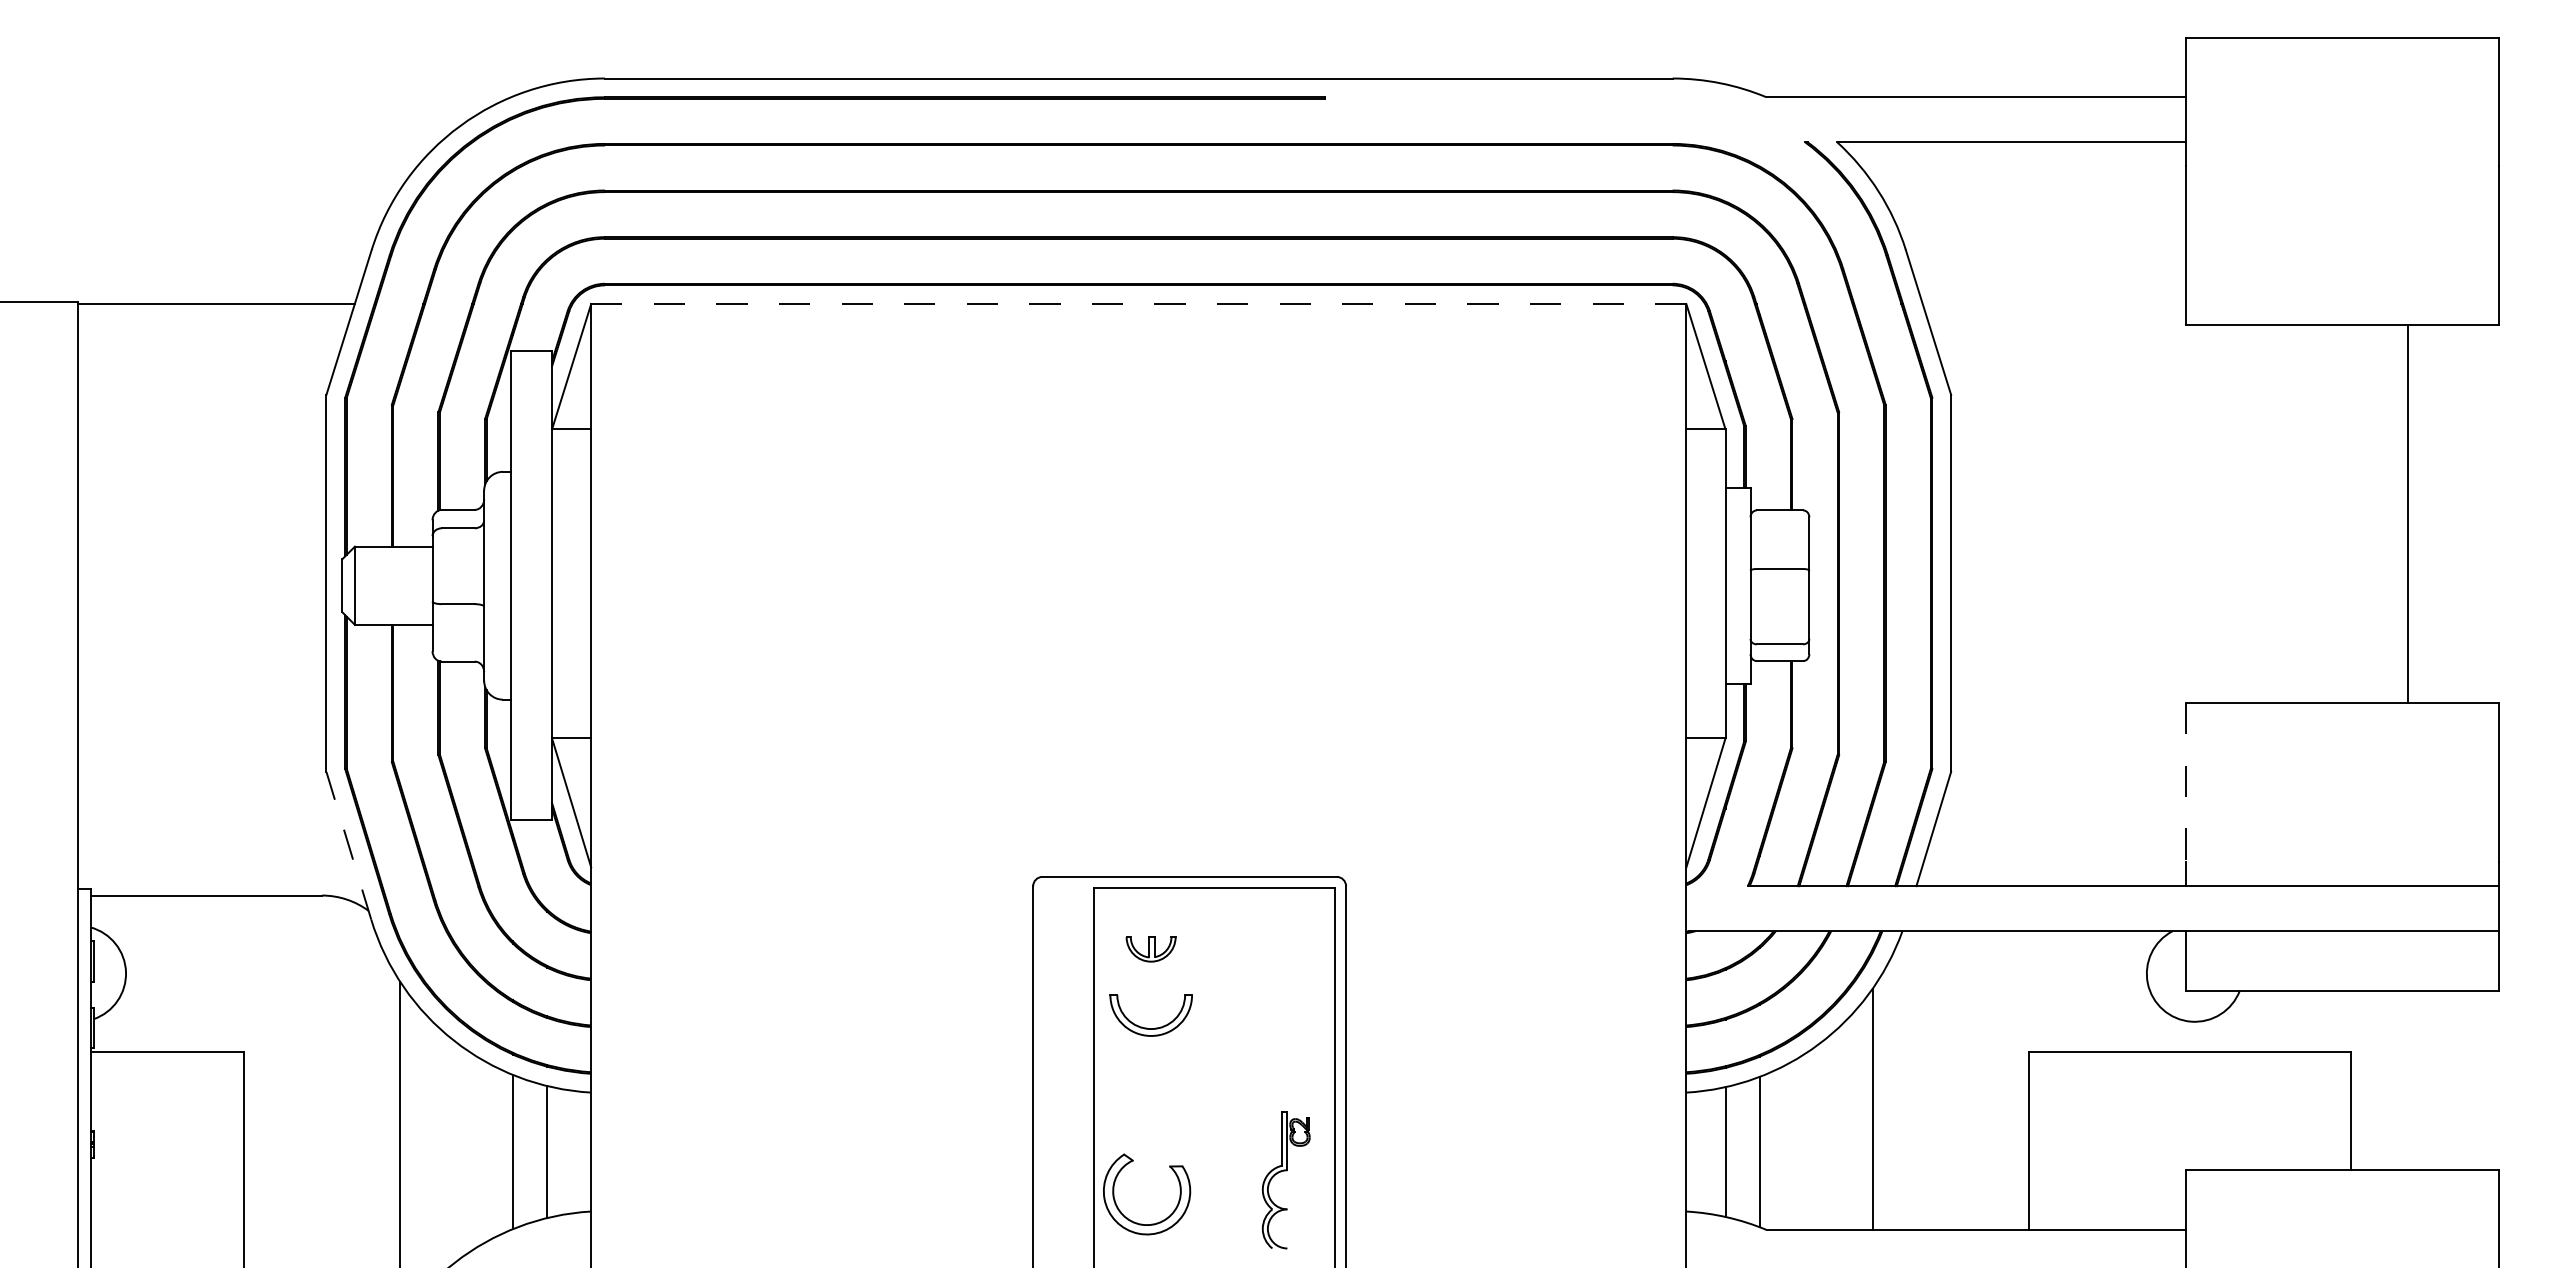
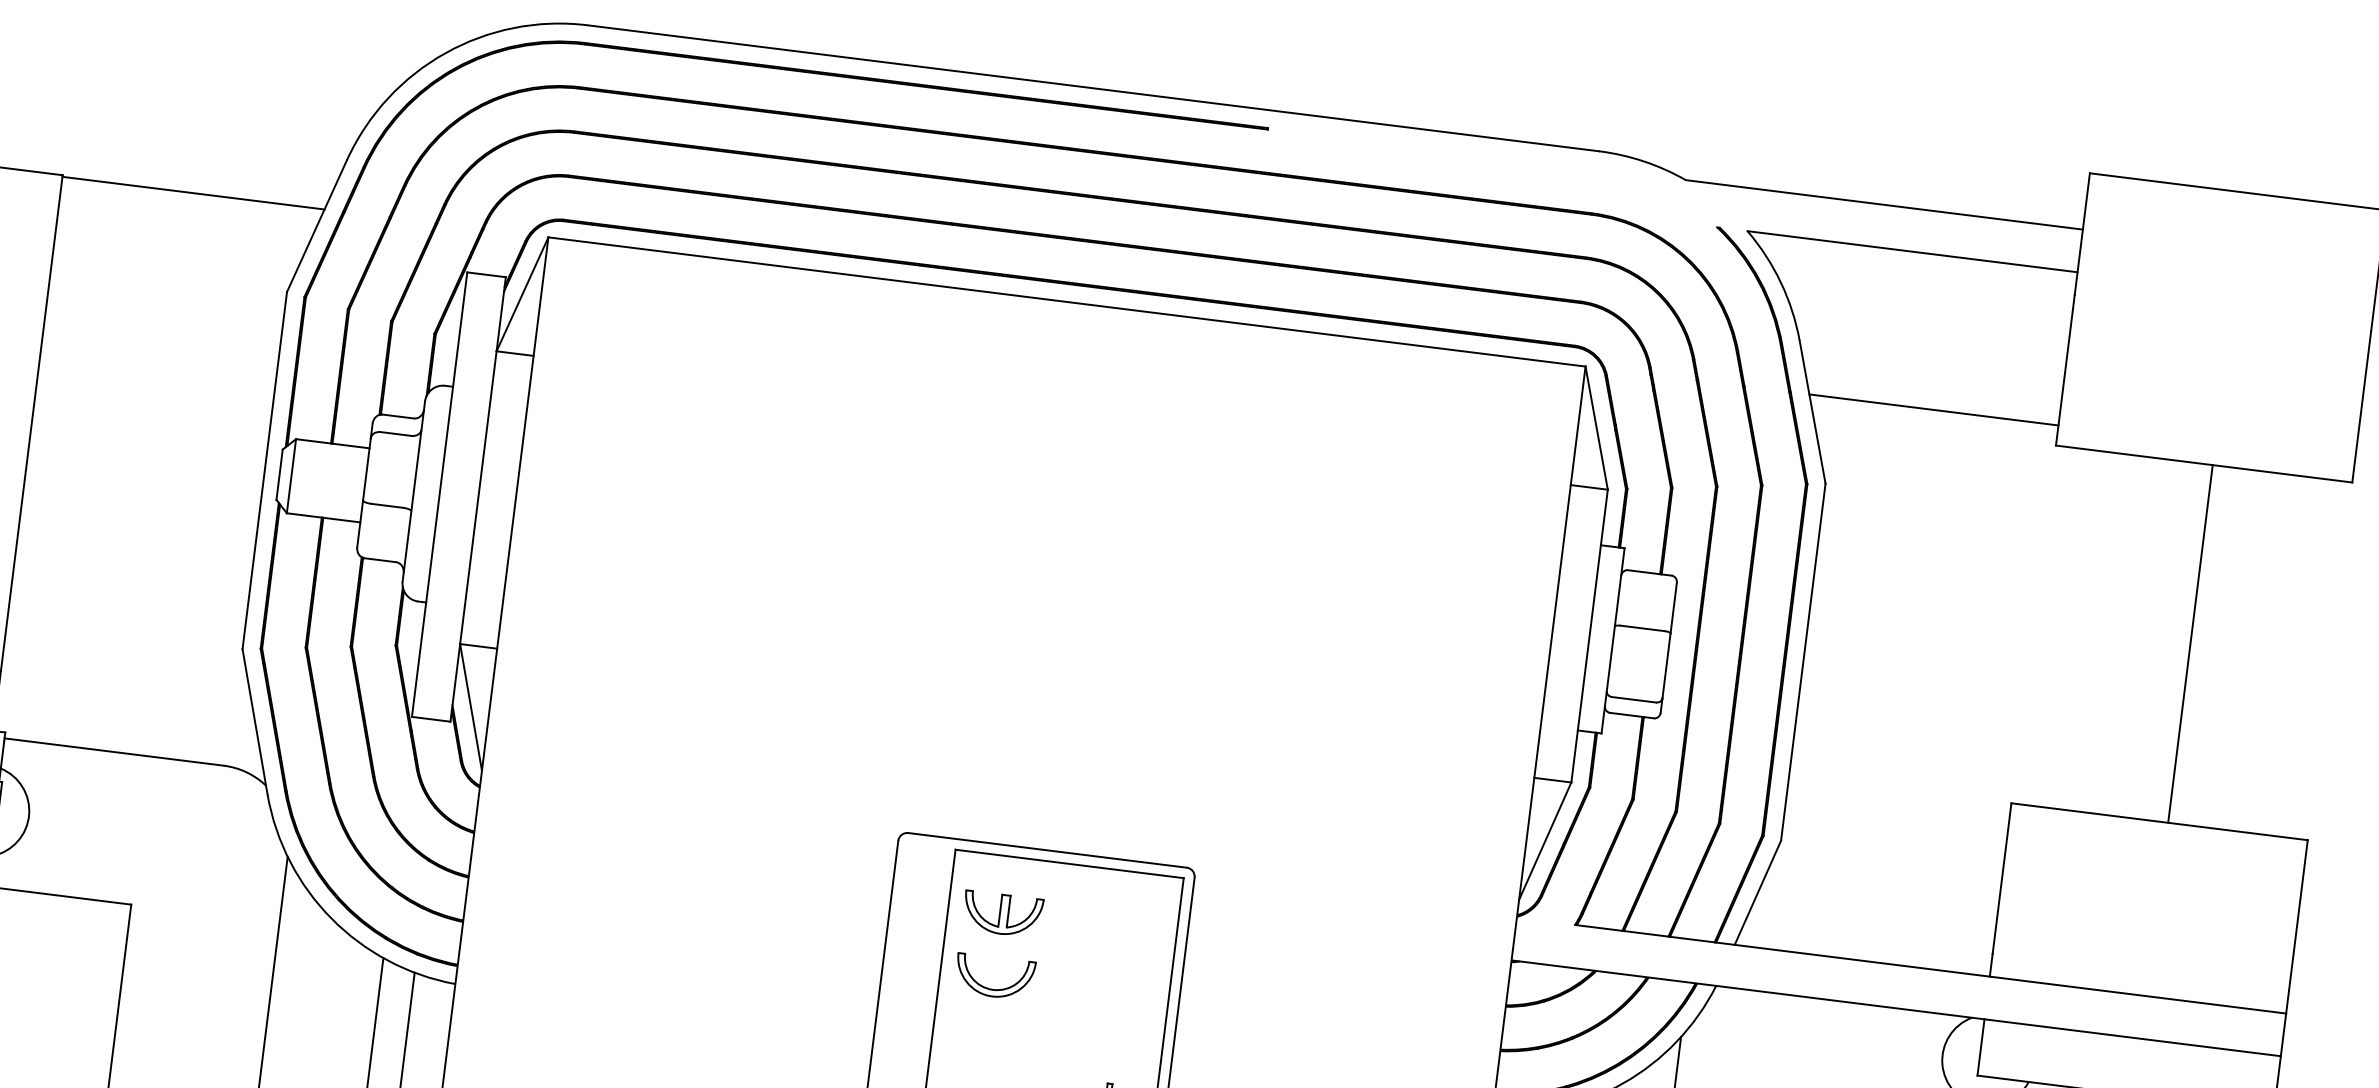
line: (1138, 304) -> (1066, 302), dashed -> solid
line: (2053, 304) -> (1933, 410), added
line: (2408, 514) -> (2190, 644), moved
line: (2185, 782) -> (2001, 878), dashed -> solid
line: (348, 845) -> (254, 721), dashed -> solid
part: (1150, 949) -> (1001, 914), size x1.67

